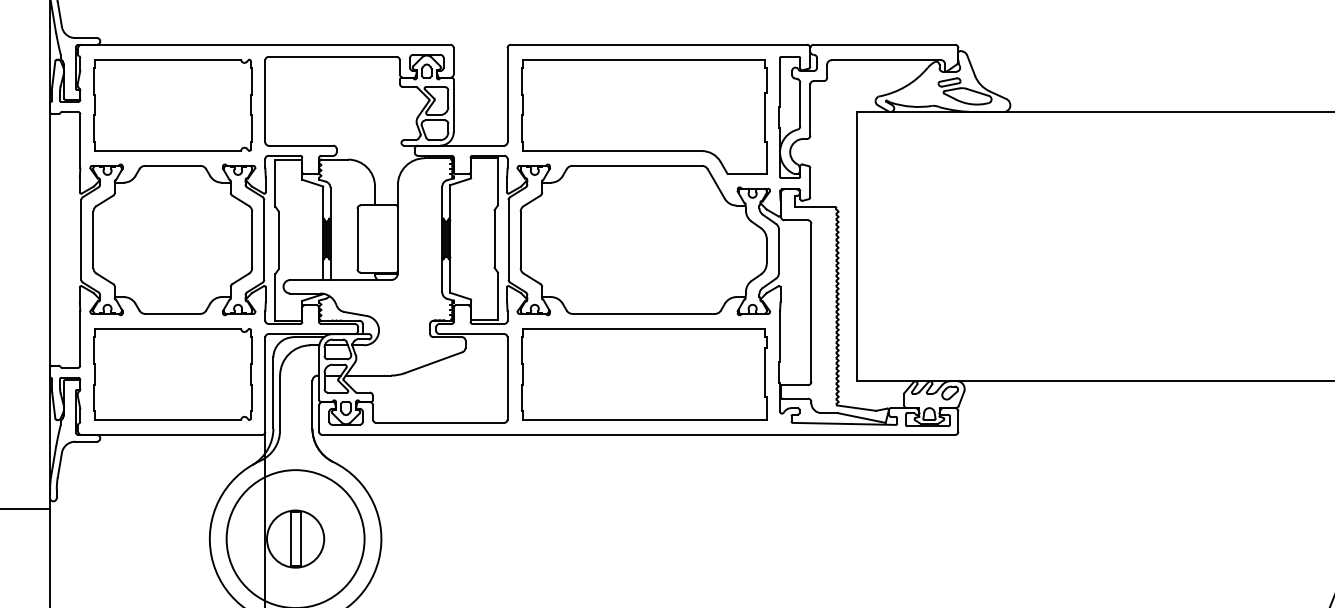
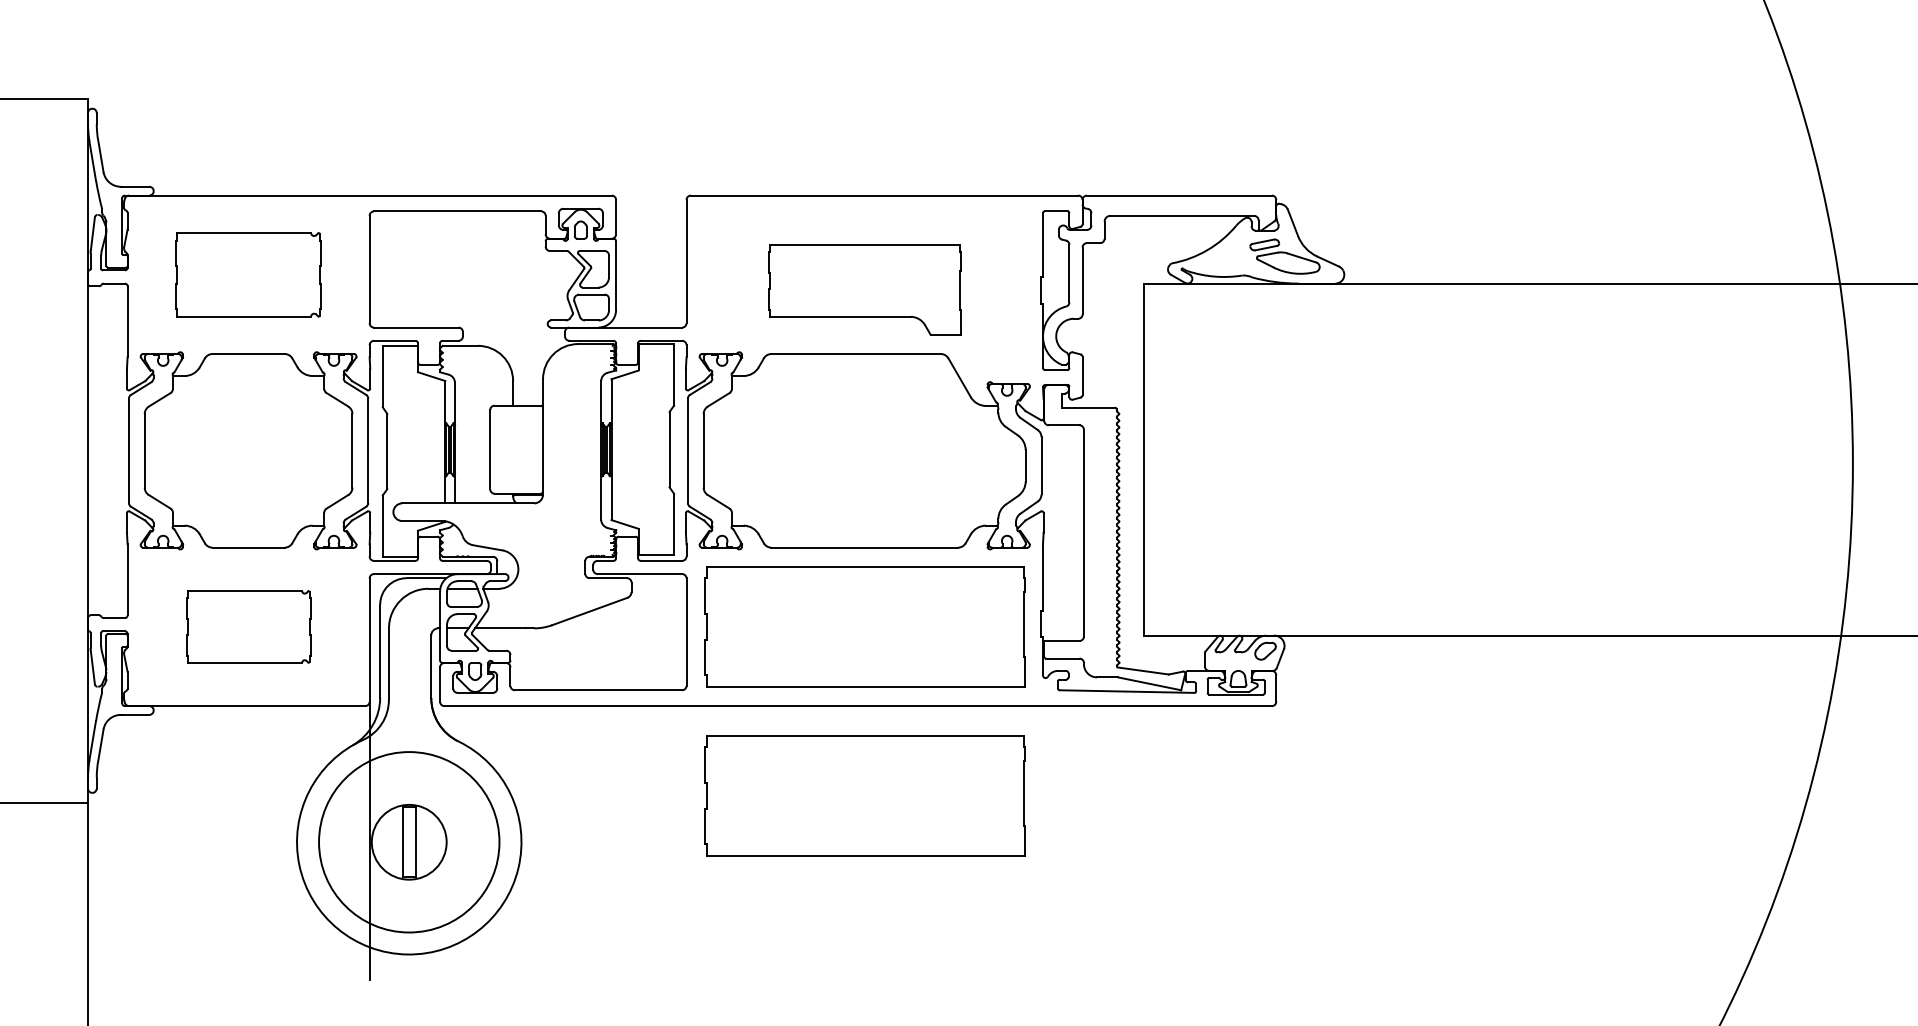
part: (172, 105) -> (248, 274), size x0.7
part: (643, 116) -> (864, 289), size x0.6
part: (172, 374) -> (248, 626), size x0.6
part: (643, 503) -> (864, 795), added

